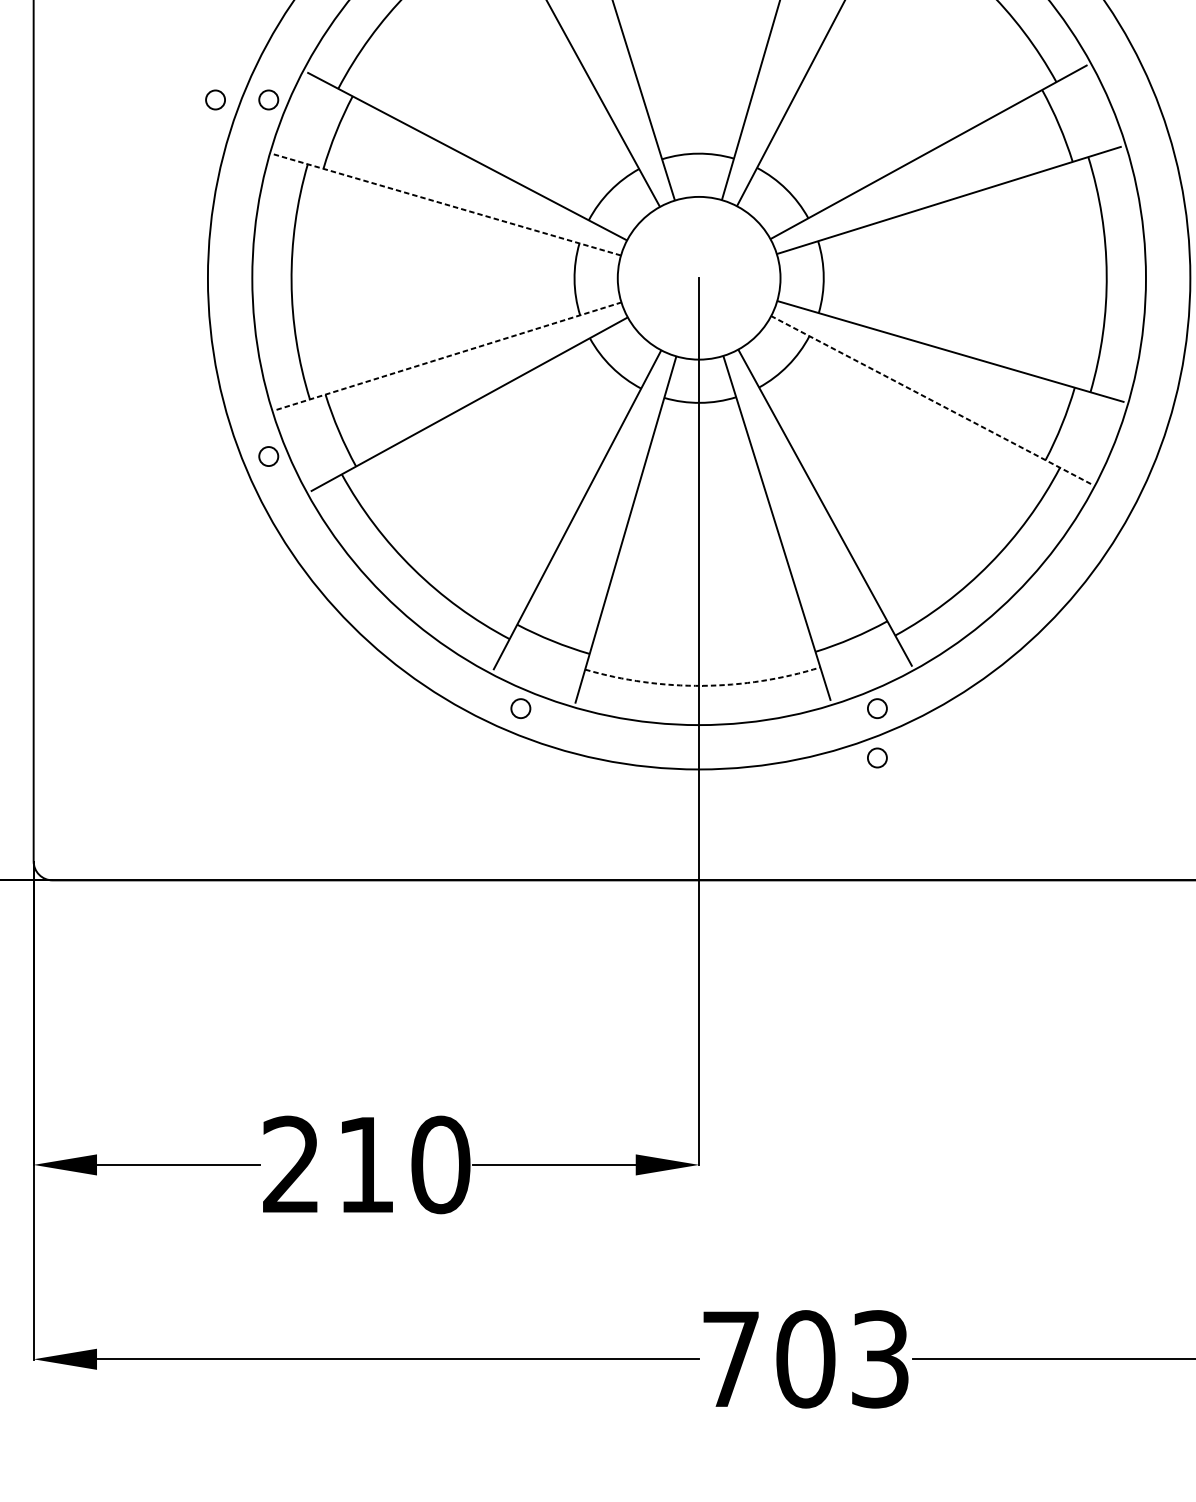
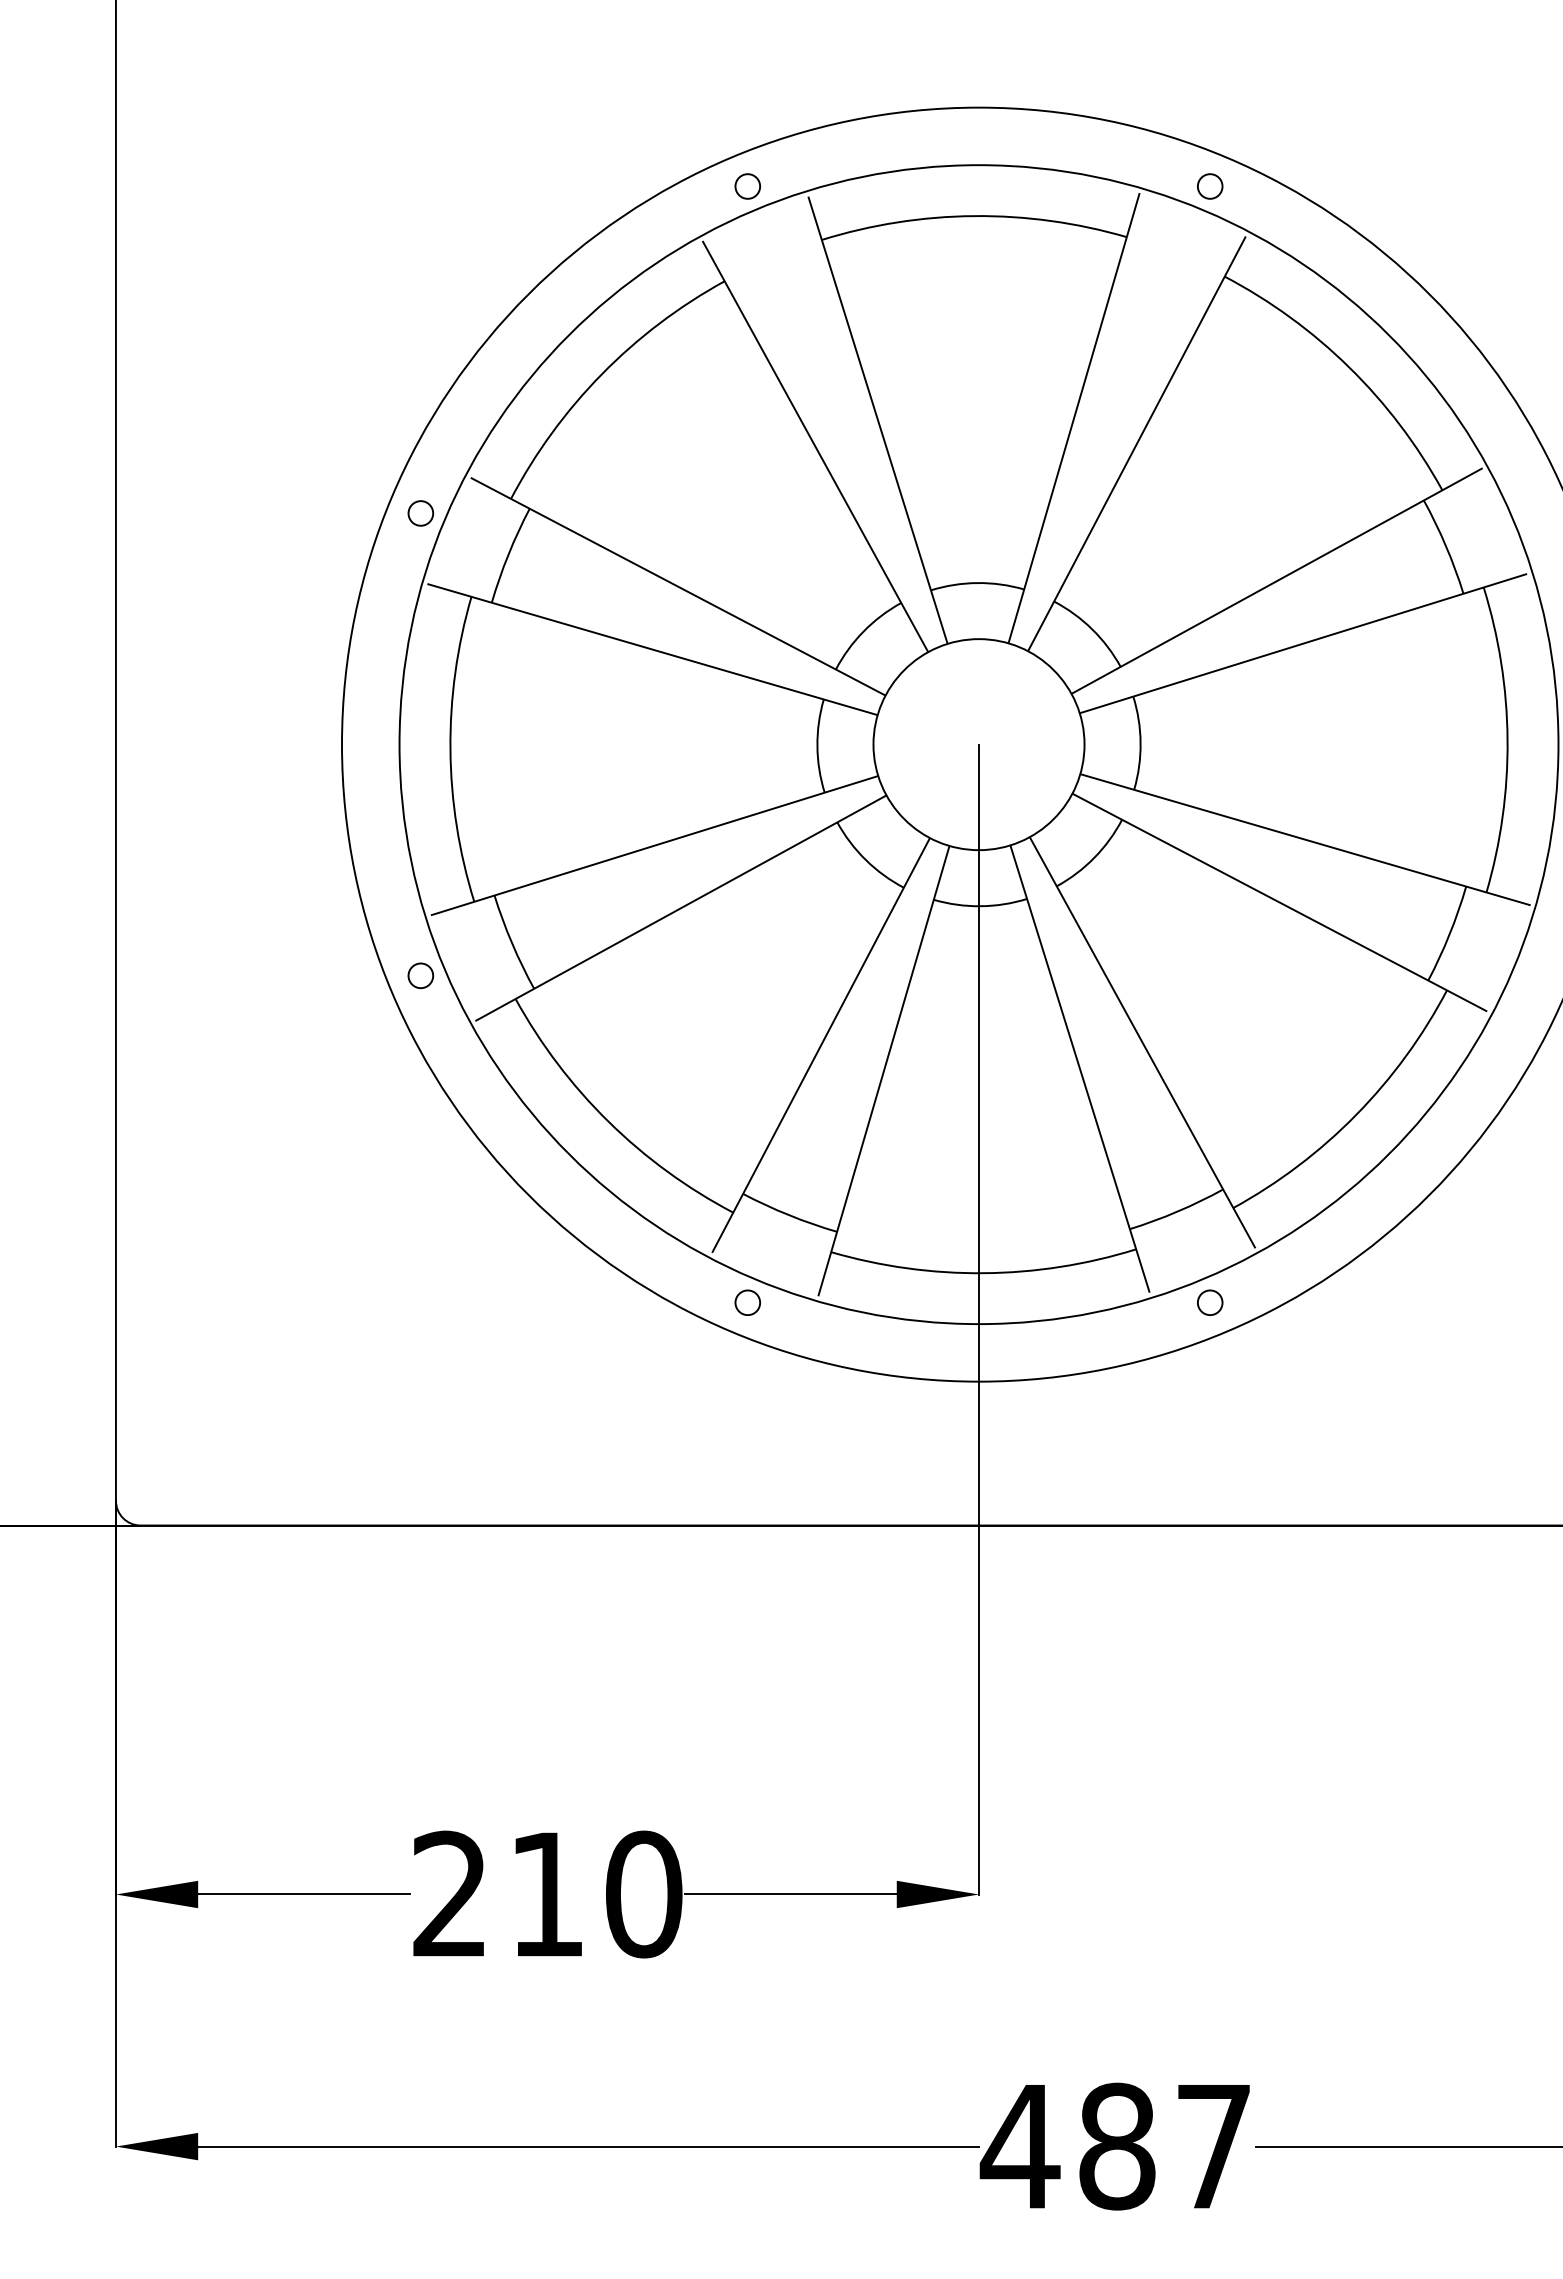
circle: (215, 100) -> (351, 513), removed
line: (447, 204) -> (652, 649), dashed -> solid
line: (449, 356) -> (655, 845), dashed -> solid
line: (930, 399) -> (1279, 902), dashed -> solid
arc: (702, 686) -> (983, 1273), dashed -> solid
circle: (877, 757) -> (1210, 1366), removed
text: (803, 1359) -> (1114, 2146), 703 -> 487

